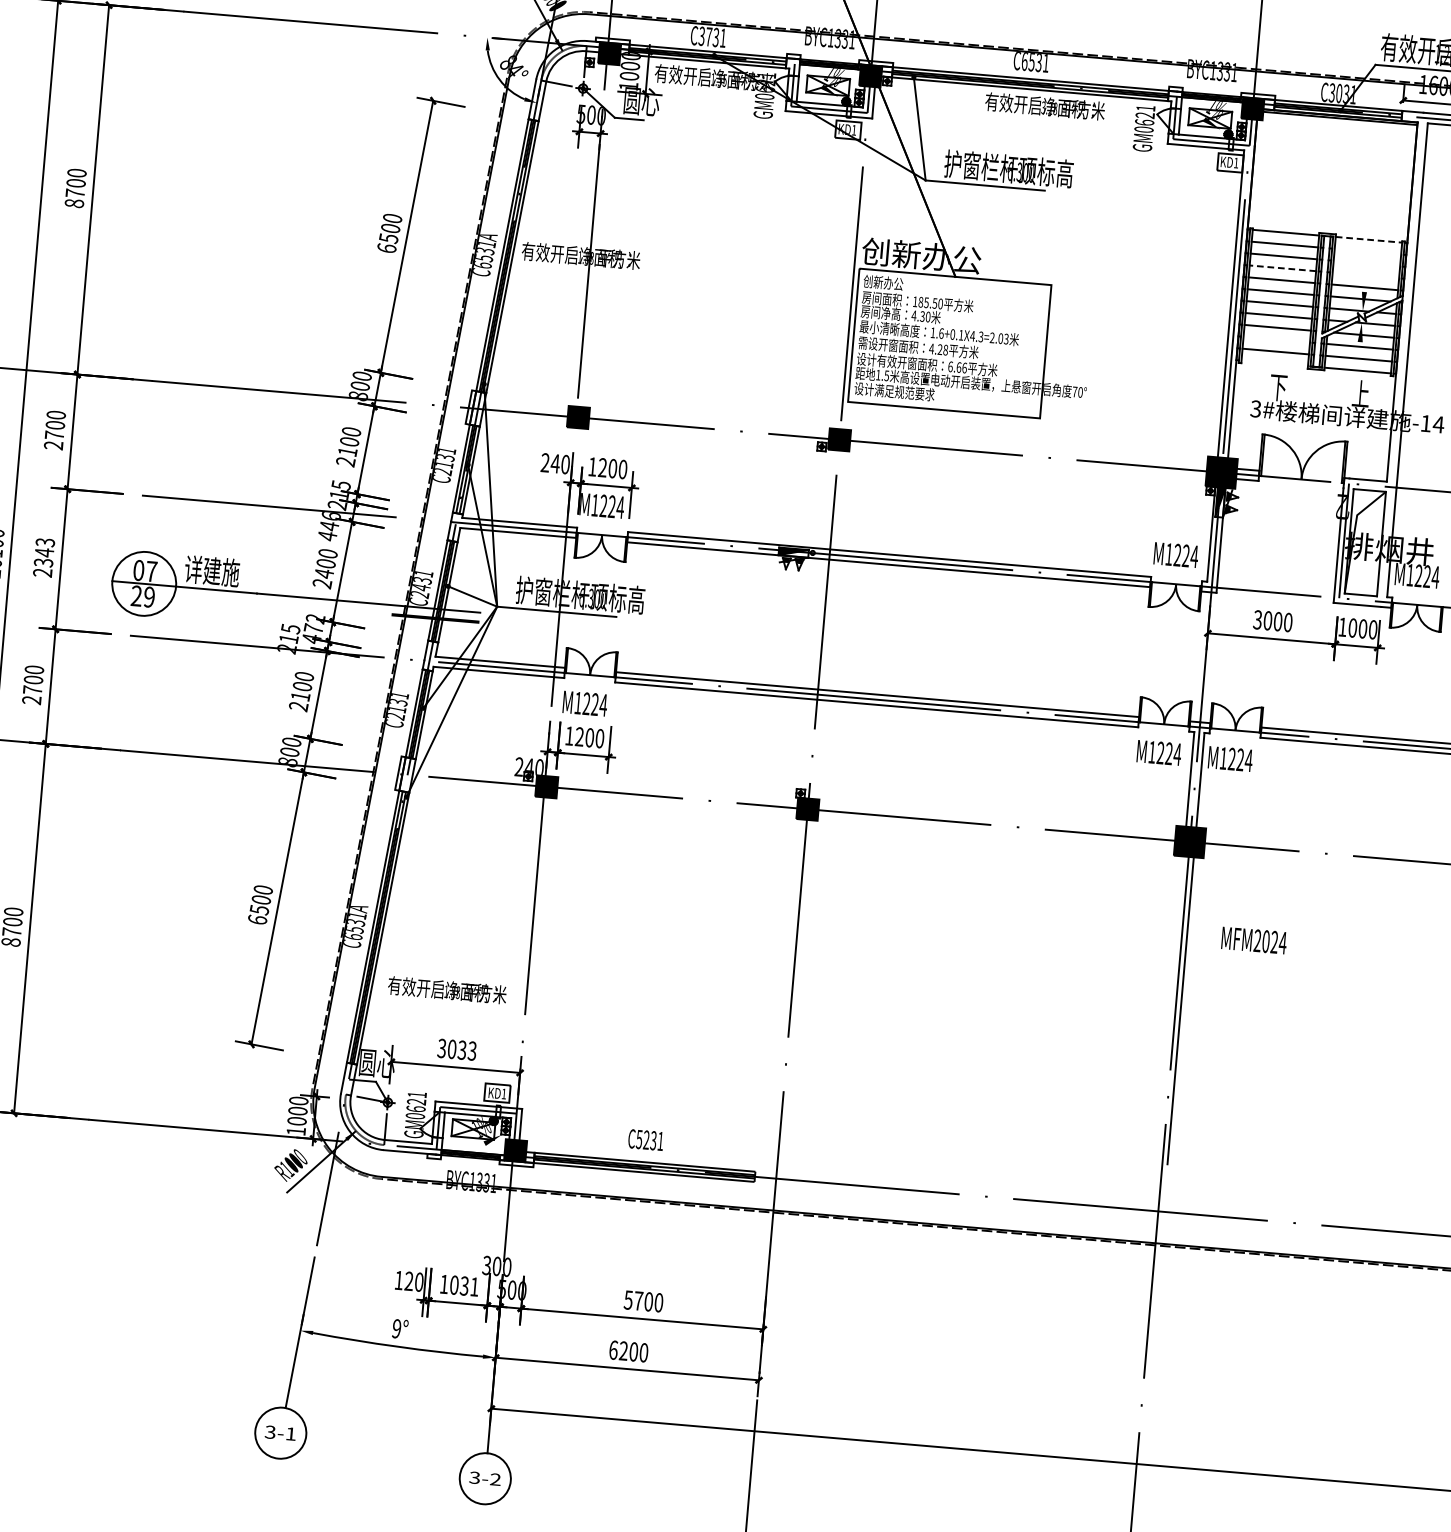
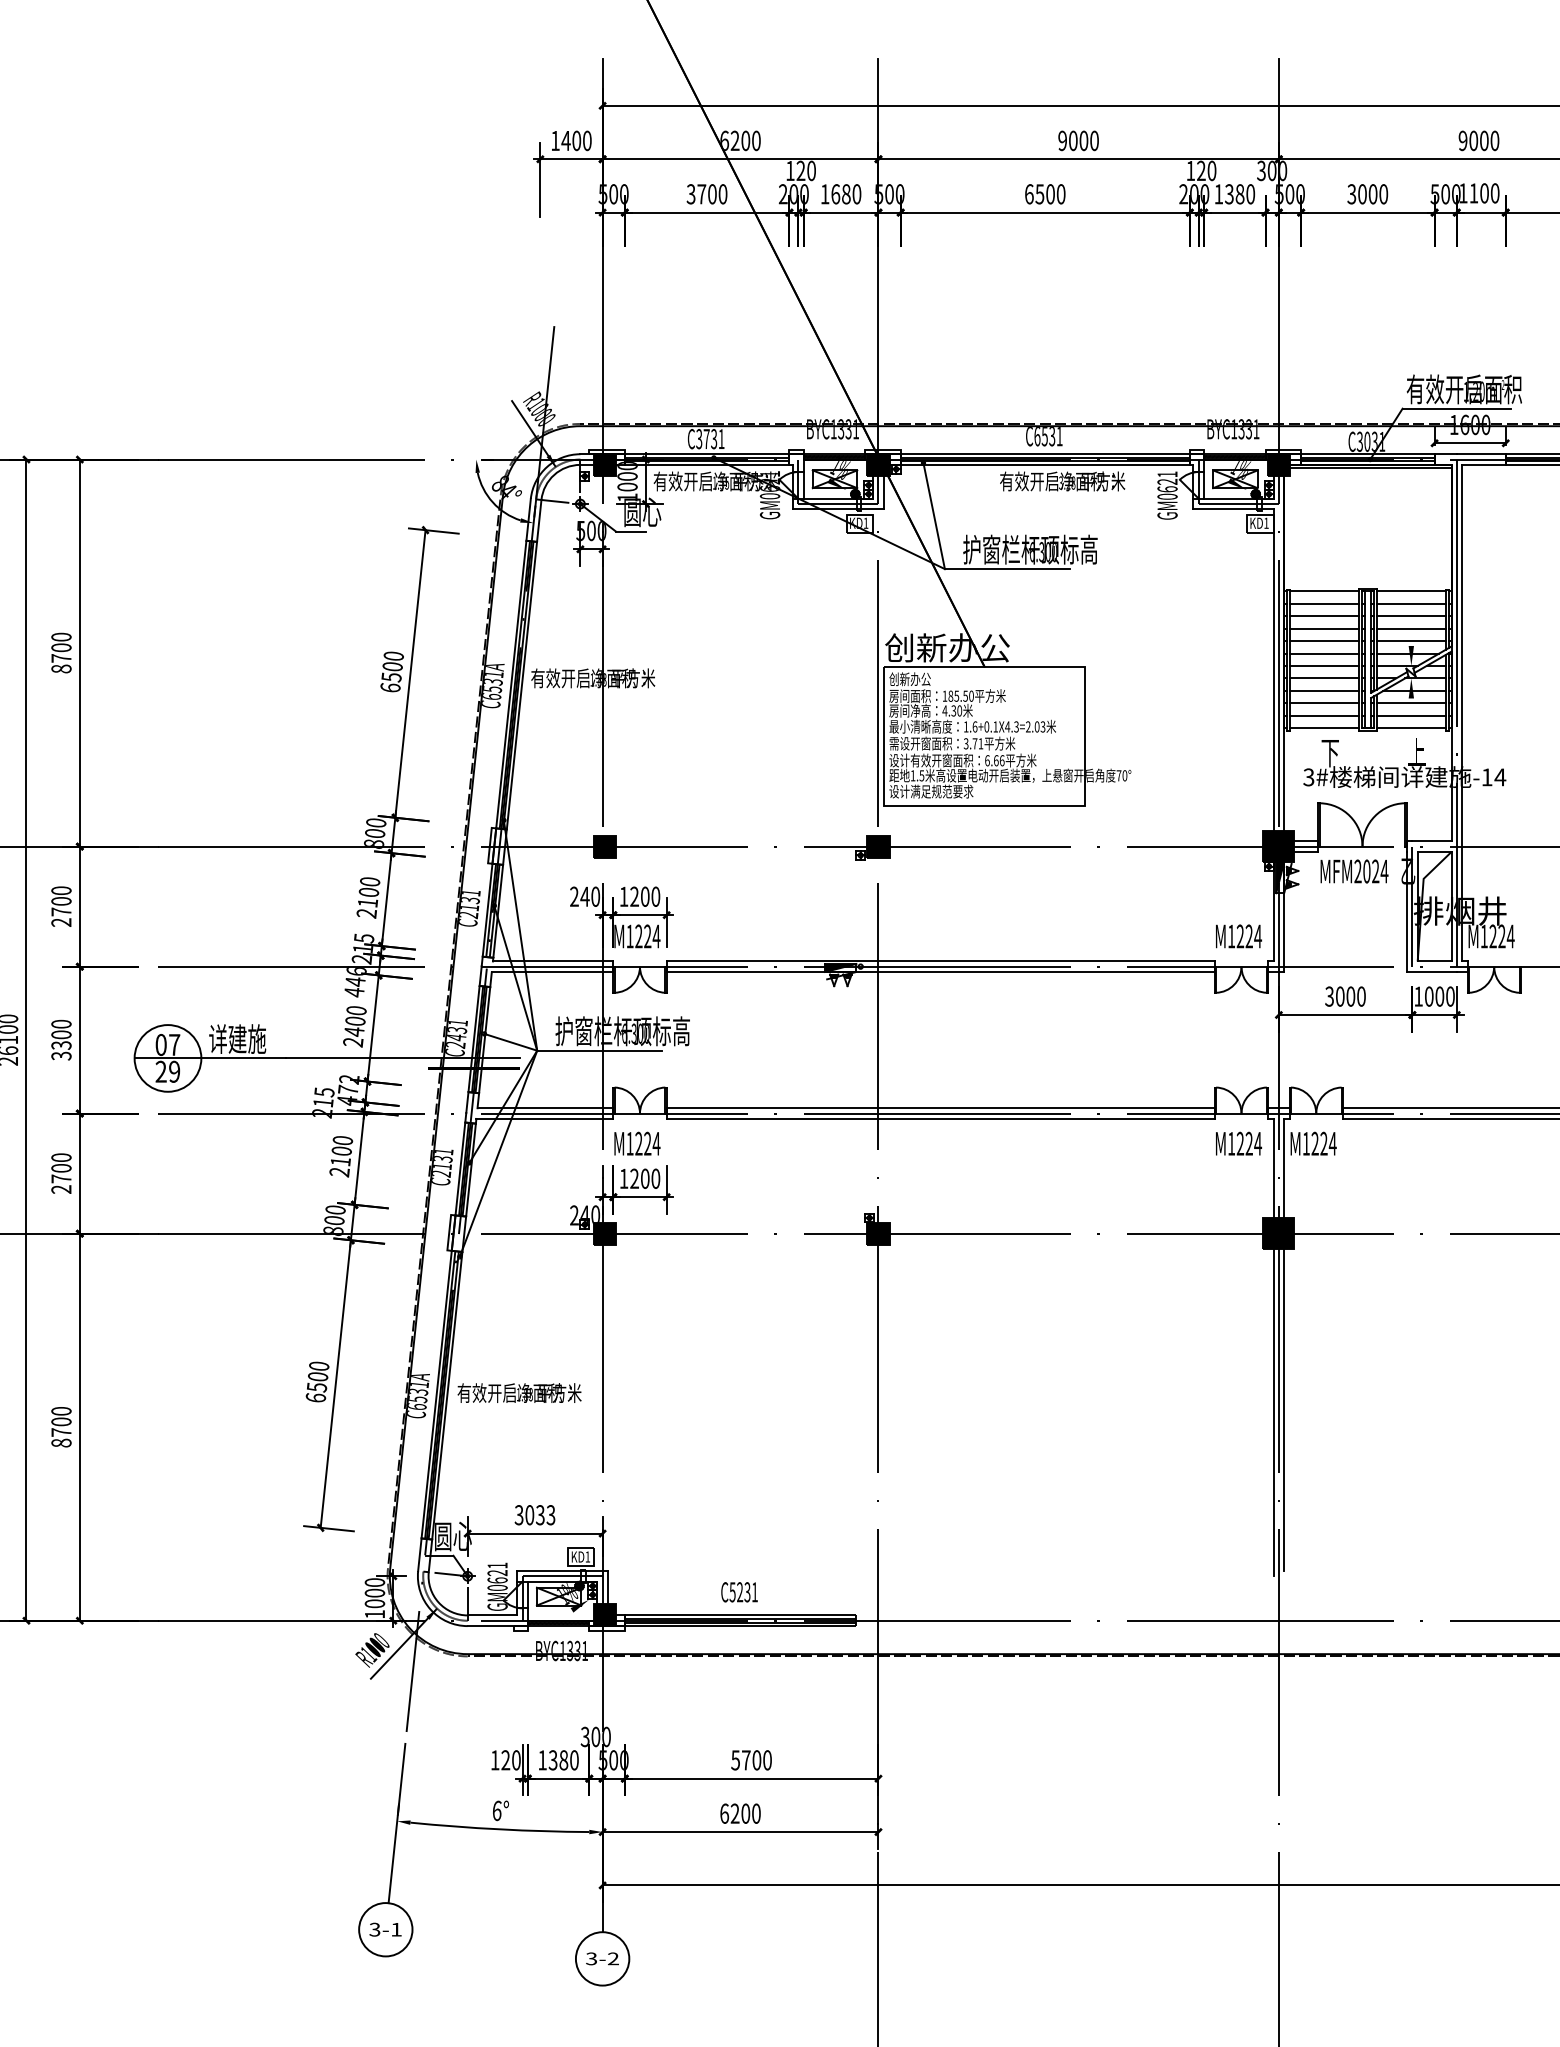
line: (1369, 240) -> (1411, 591), dashed -> solid
line: (1368, 251) -> (1411, 603), added
line: (1367, 263) -> (1411, 616), added
line: (1283, 268) -> (1324, 628), dashed -> solid
line: (1366, 275) -> (1411, 628), added
line: (1276, 339) -> (1324, 703), added
text: (938, 349) -> (973, 743), 4.28 -> 3.71
line: (1402, 359) -> (1456, 712), added
line: (1274, 363) -> (1324, 728), added
text: (44, 557) -> (61, 1039), 2343 -> 3300
text: (1254, 940) -> (1354, 871), moved
text: (447, 989) -> (519, 1392), moved
line: (1170, 1012) -> (1273, 1412), added
text: (464, 1286) -> (563, 1760), 1031 -> 1380
text: (396, 1328) -> (496, 1810), 9° -> 6°

